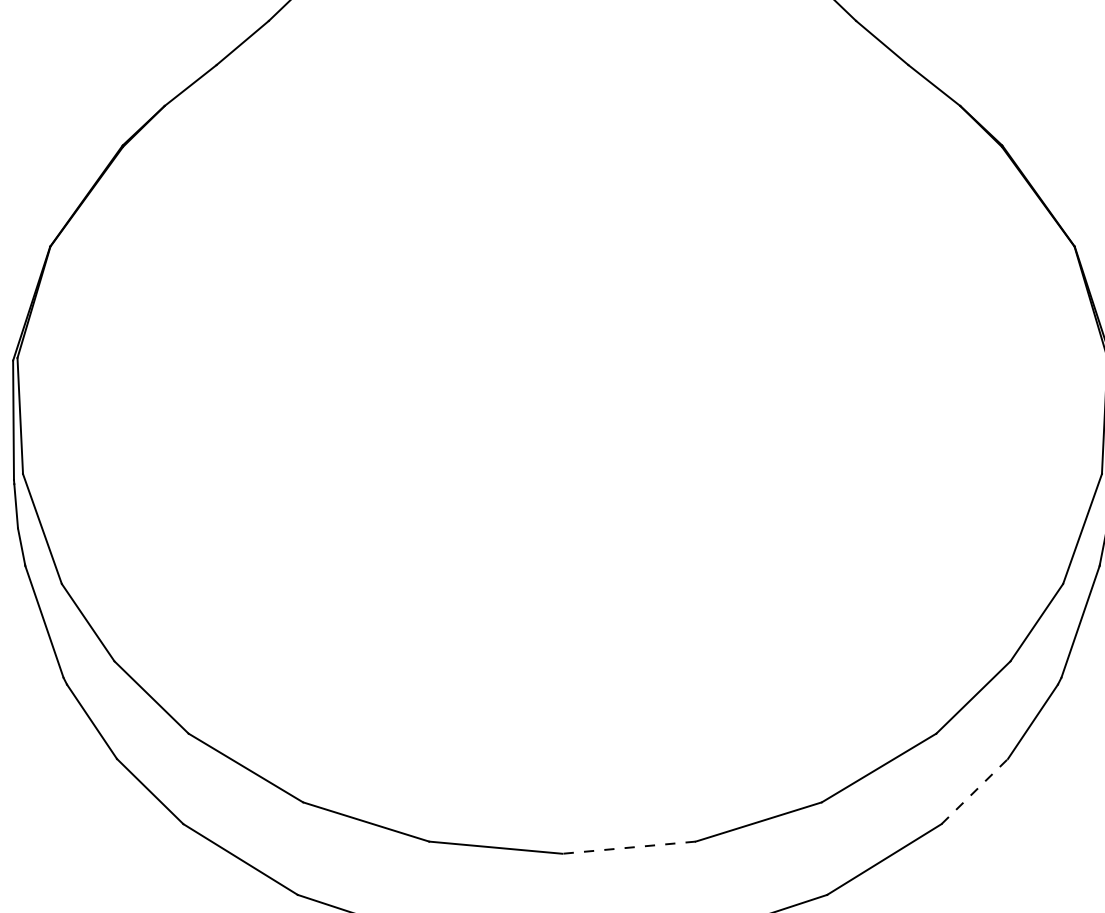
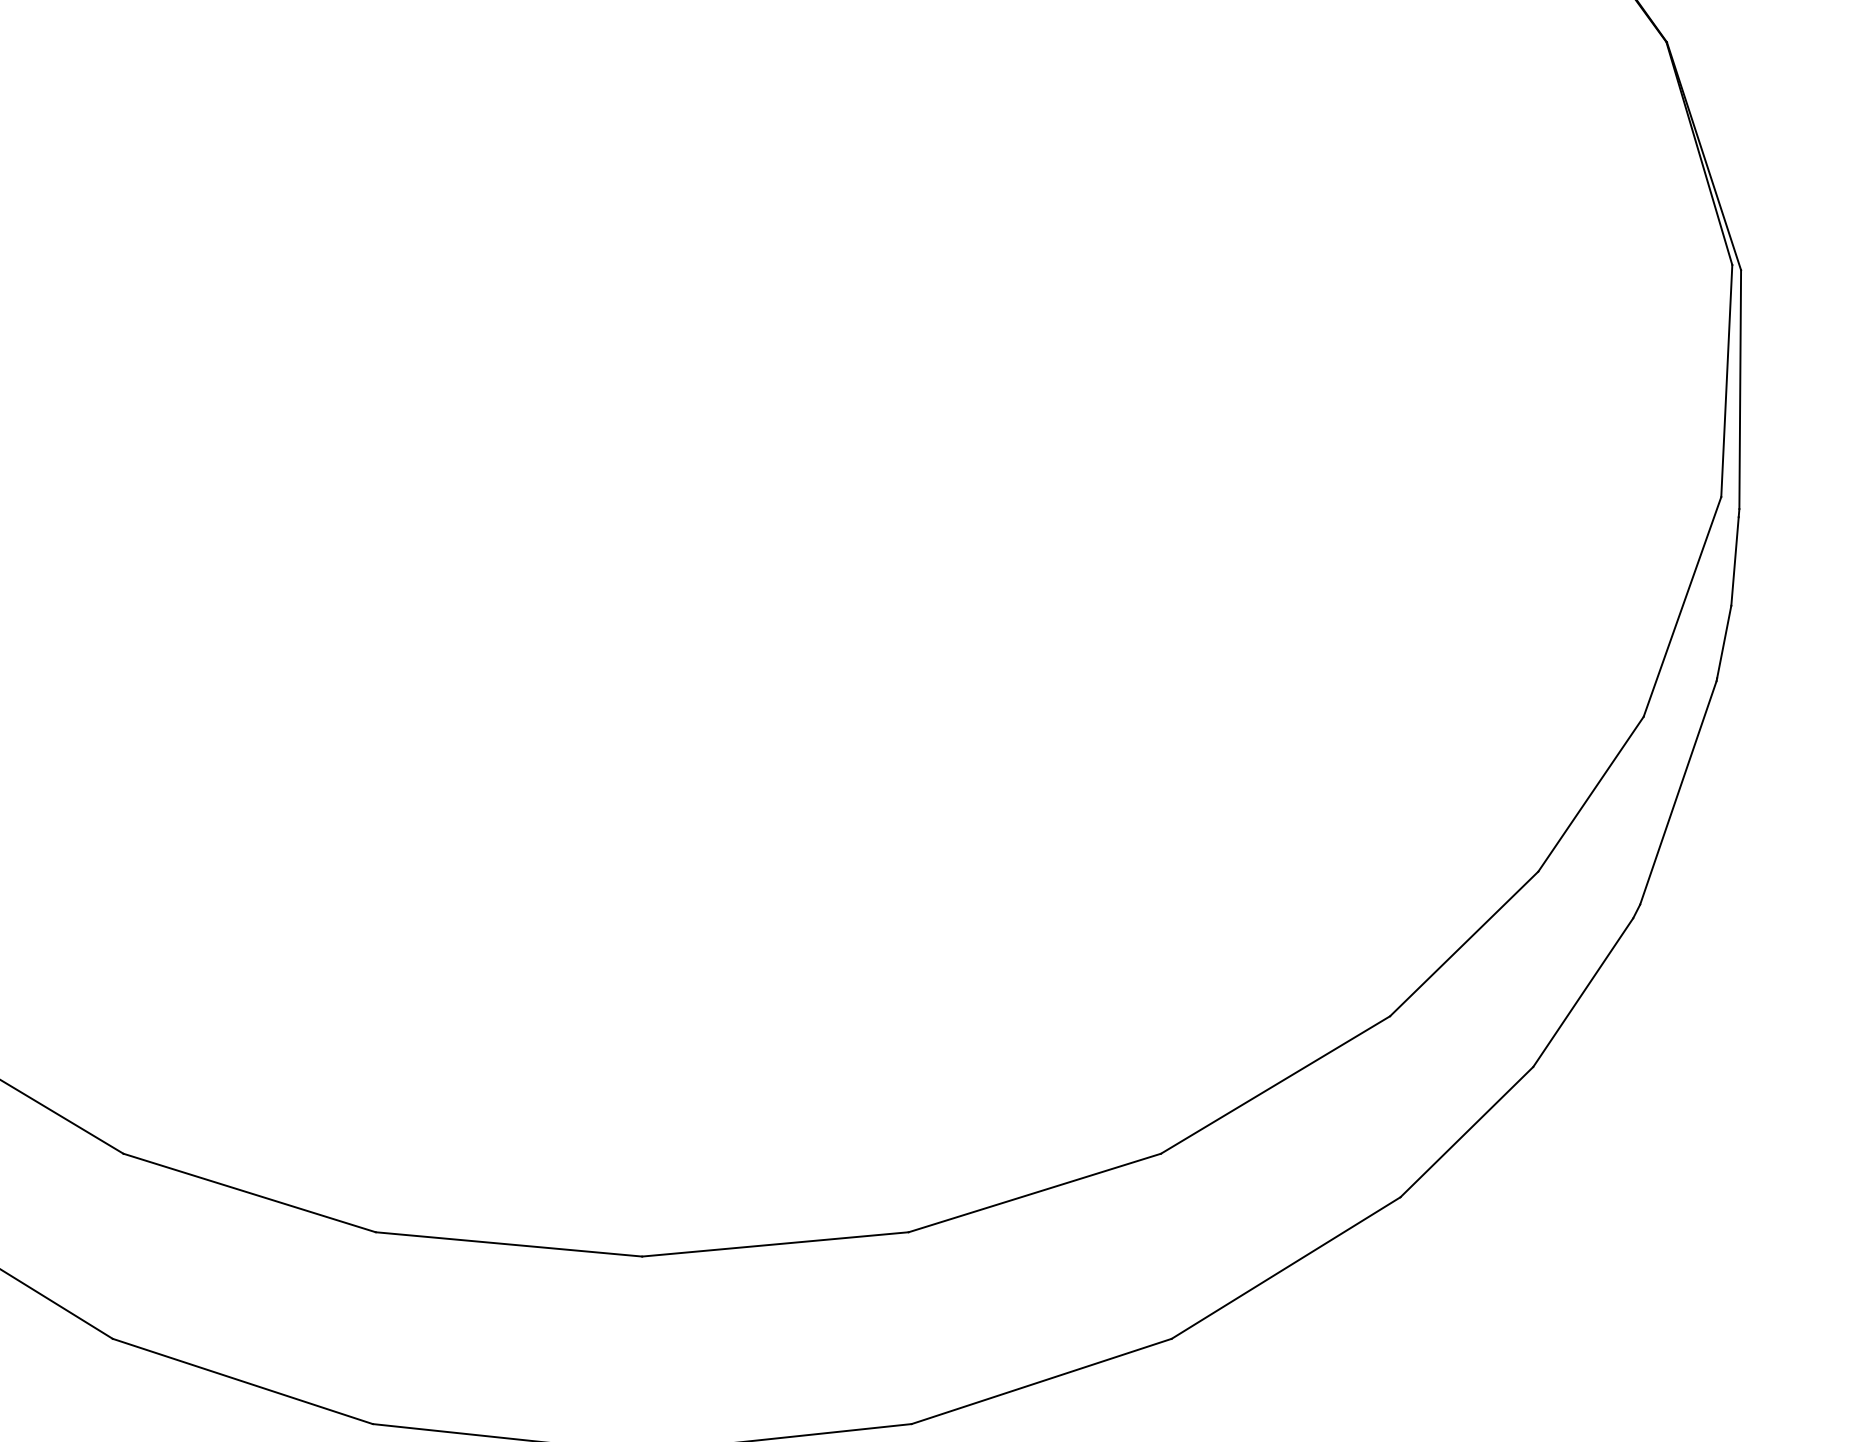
line: (974, 791) -> (1466, 1132), dashed -> solid
line: (629, 847) -> (776, 1244), dashed -> solid

